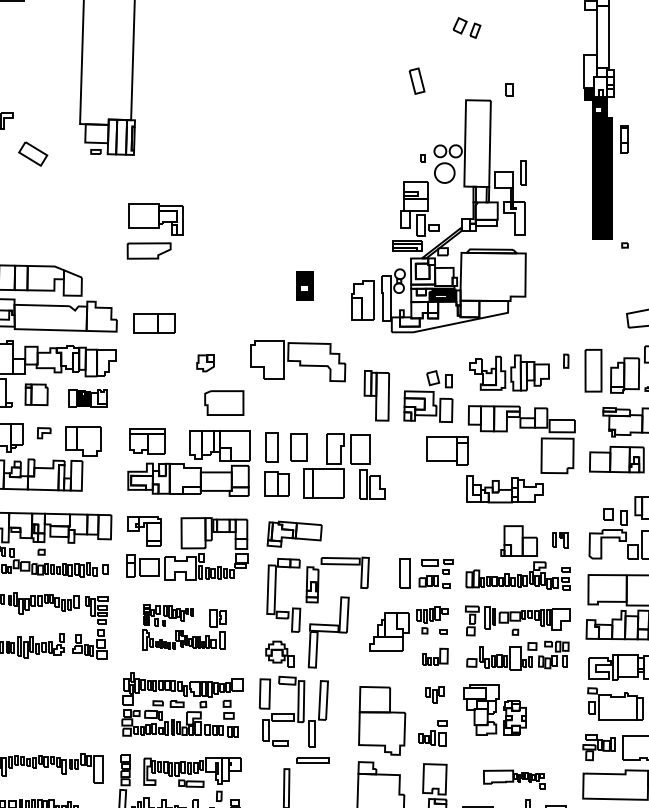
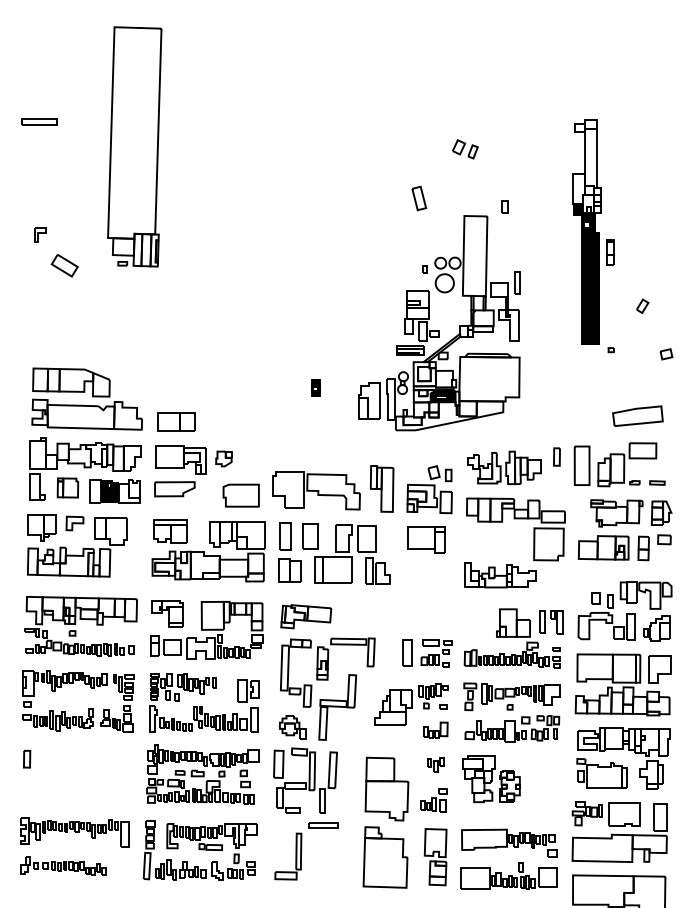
part: (155, 231) -> (180, 471), moved
part: (304, 285) -> (315, 387), size x0.62
part: (298, 360) -> (316, 490), moved
part: (565, 360) -> (556, 456), size x1.43
part: (87, 398) -> (114, 491), size x1.43
part: (43, 433) -> (74, 523), size x1.43
part: (447, 450) -> (426, 539), moved
part: (560, 540) -> (551, 622), size x1.67
part: (184, 627) -> (204, 702), size x1.43
part: (514, 778) -> (509, 842), size x1.67

